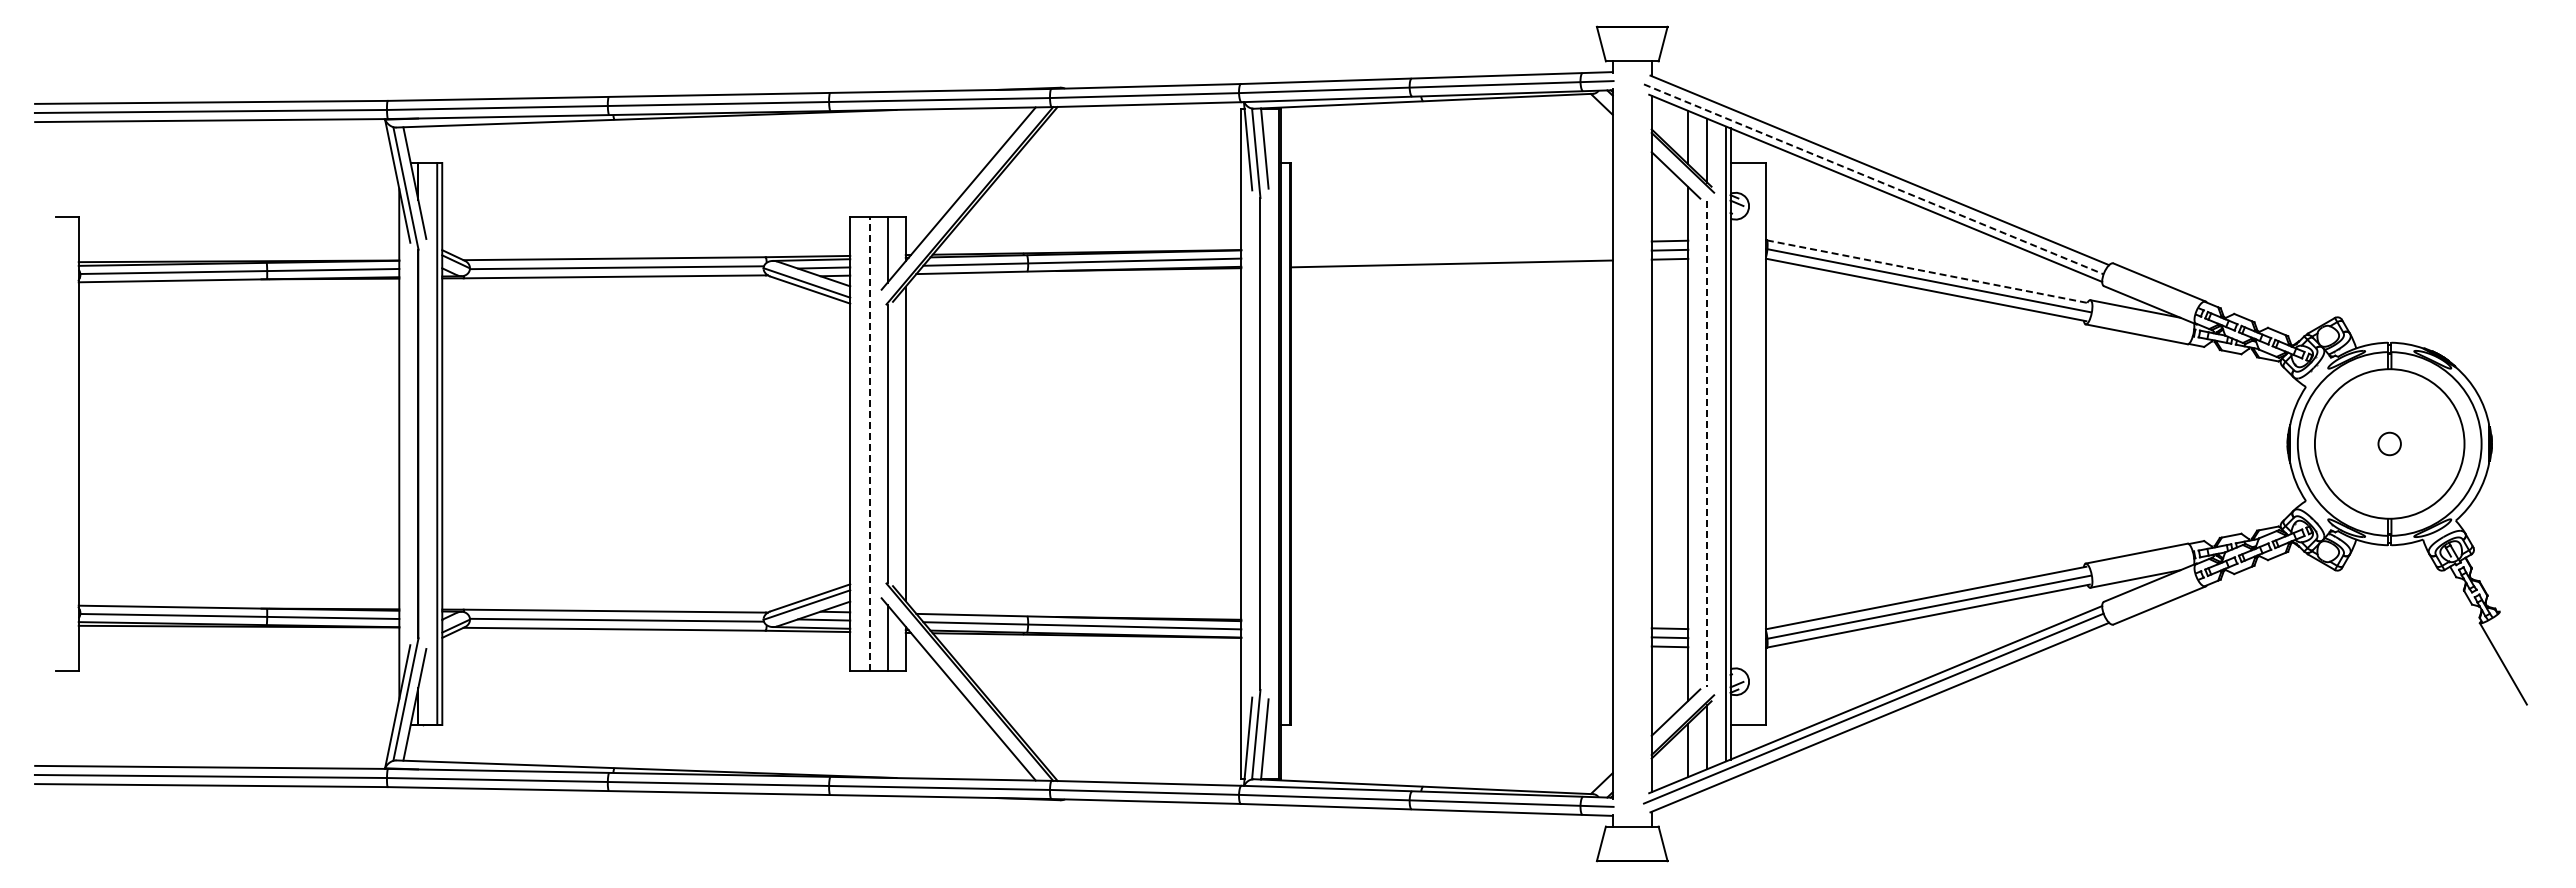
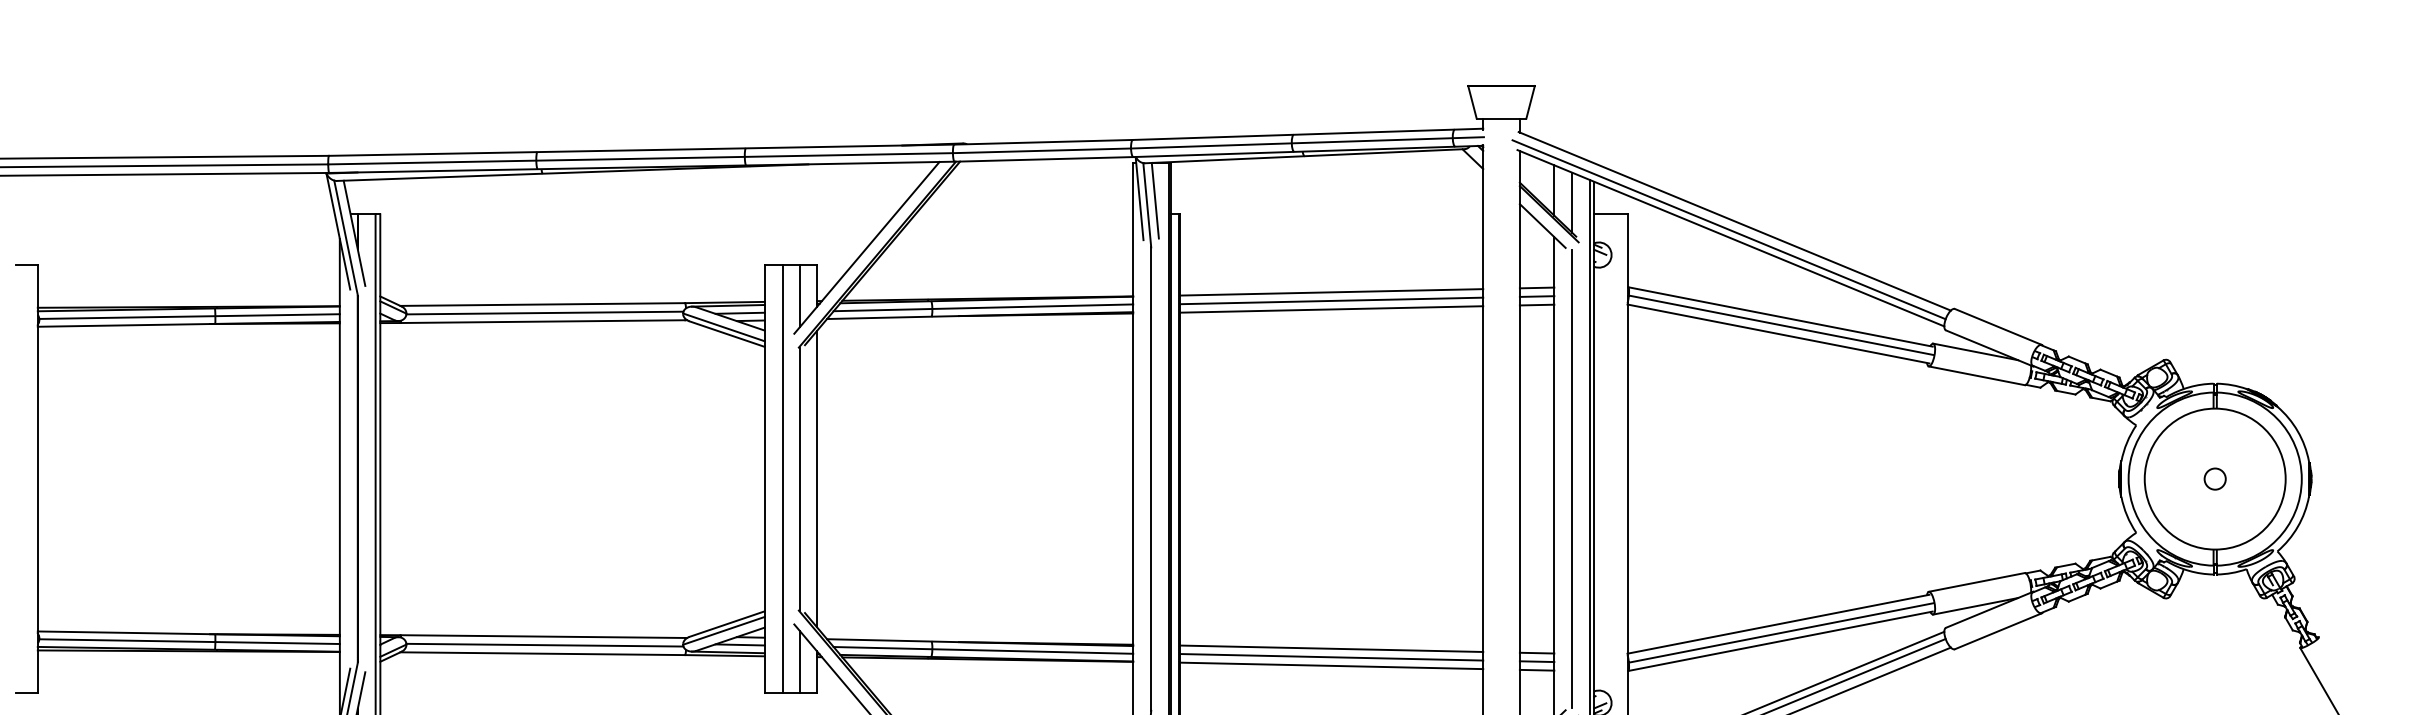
line: (1873, 179) -> (1728, 229), dashed -> solid
line: (1451, 245) -> (1331, 292), added
line: (1451, 254) -> (1331, 300), added
line: (1928, 271) -> (1780, 316), dashed -> solid
line: (869, 444) -> (782, 479), dashed -> solid
line: (1707, 444) -> (1572, 479), dashed -> solid
line: (1451, 623) -> (1331, 648), added
line: (1451, 632) -> (1331, 656), added
line: (1451, 641) -> (1331, 665), added

